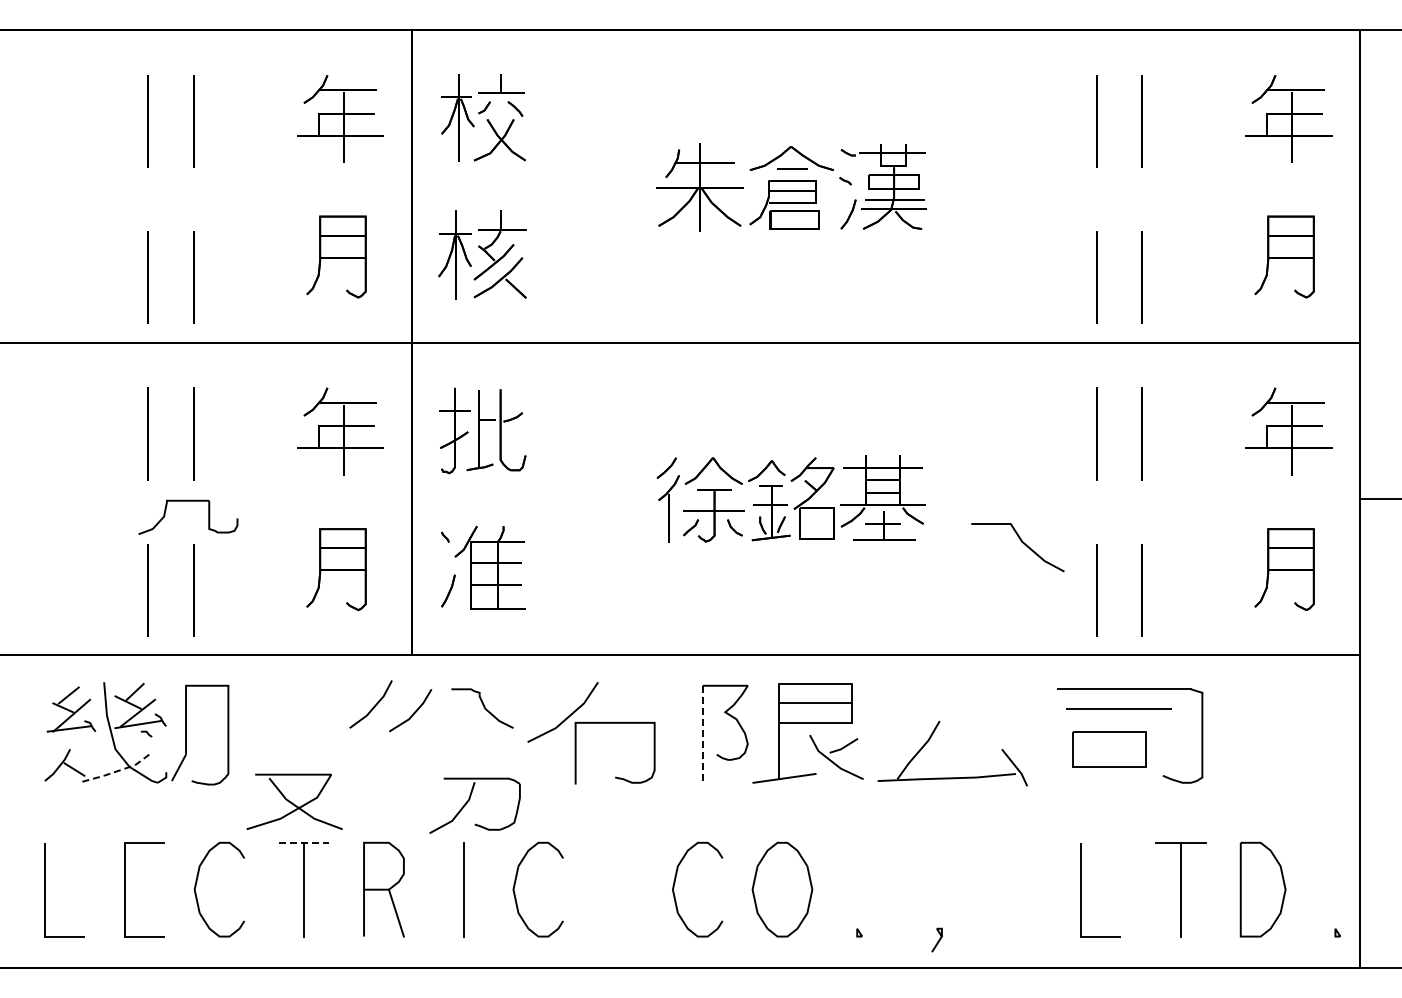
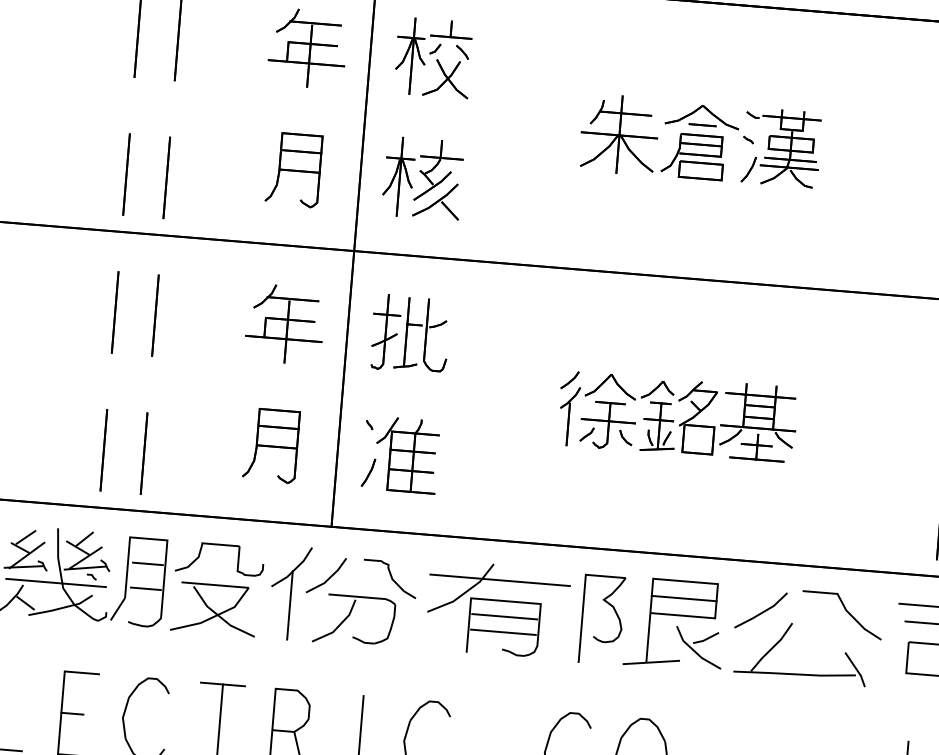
part: (188, 501) -> (221, 545), moved
line: (1021, 542) -> (845, 611), moved
line: (606, 699) -> (500, 579), added
line: (903, 711) -> (761, 612), added
line: (208, 714) -> (147, 564), added
line: (702, 735) -> (582, 618), dashed -> solid
line: (614, 740) -> (504, 616), added
line: (208, 742) -> (145, 589), added
line: (106, 744) -> (55, 583), added
line: (372, 747) -> (290, 605), added
line: (614, 758) -> (502, 632), added
line: (115, 771) -> (61, 607), dashed -> solid
part: (294, 801) -> (214, 608), moved
part: (468, 802) -> (348, 617), moved
line: (304, 842) -> (223, 684), dashed -> solid
line: (136, 889) -> (71, 713), added

